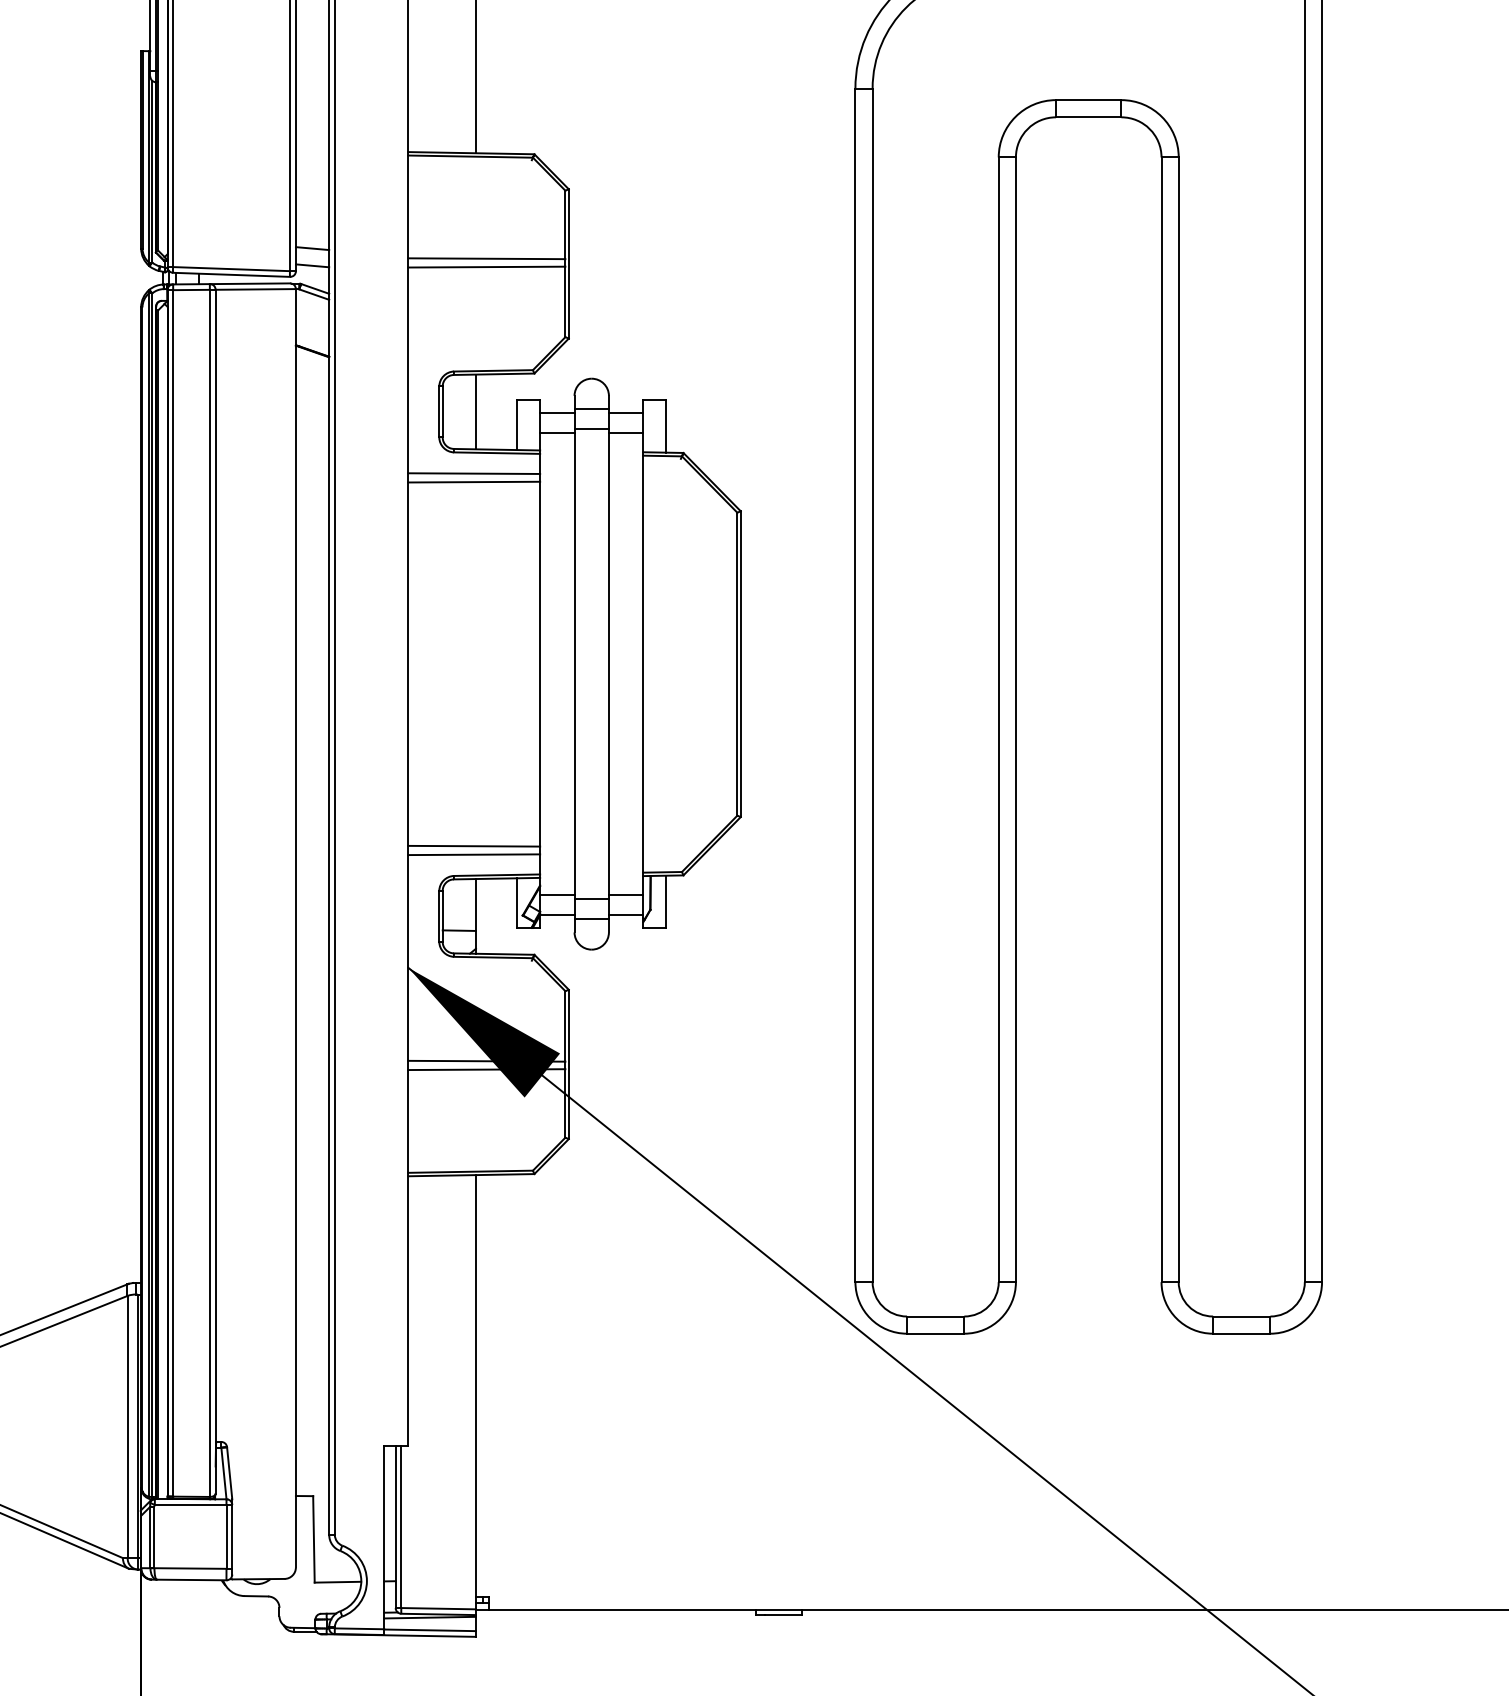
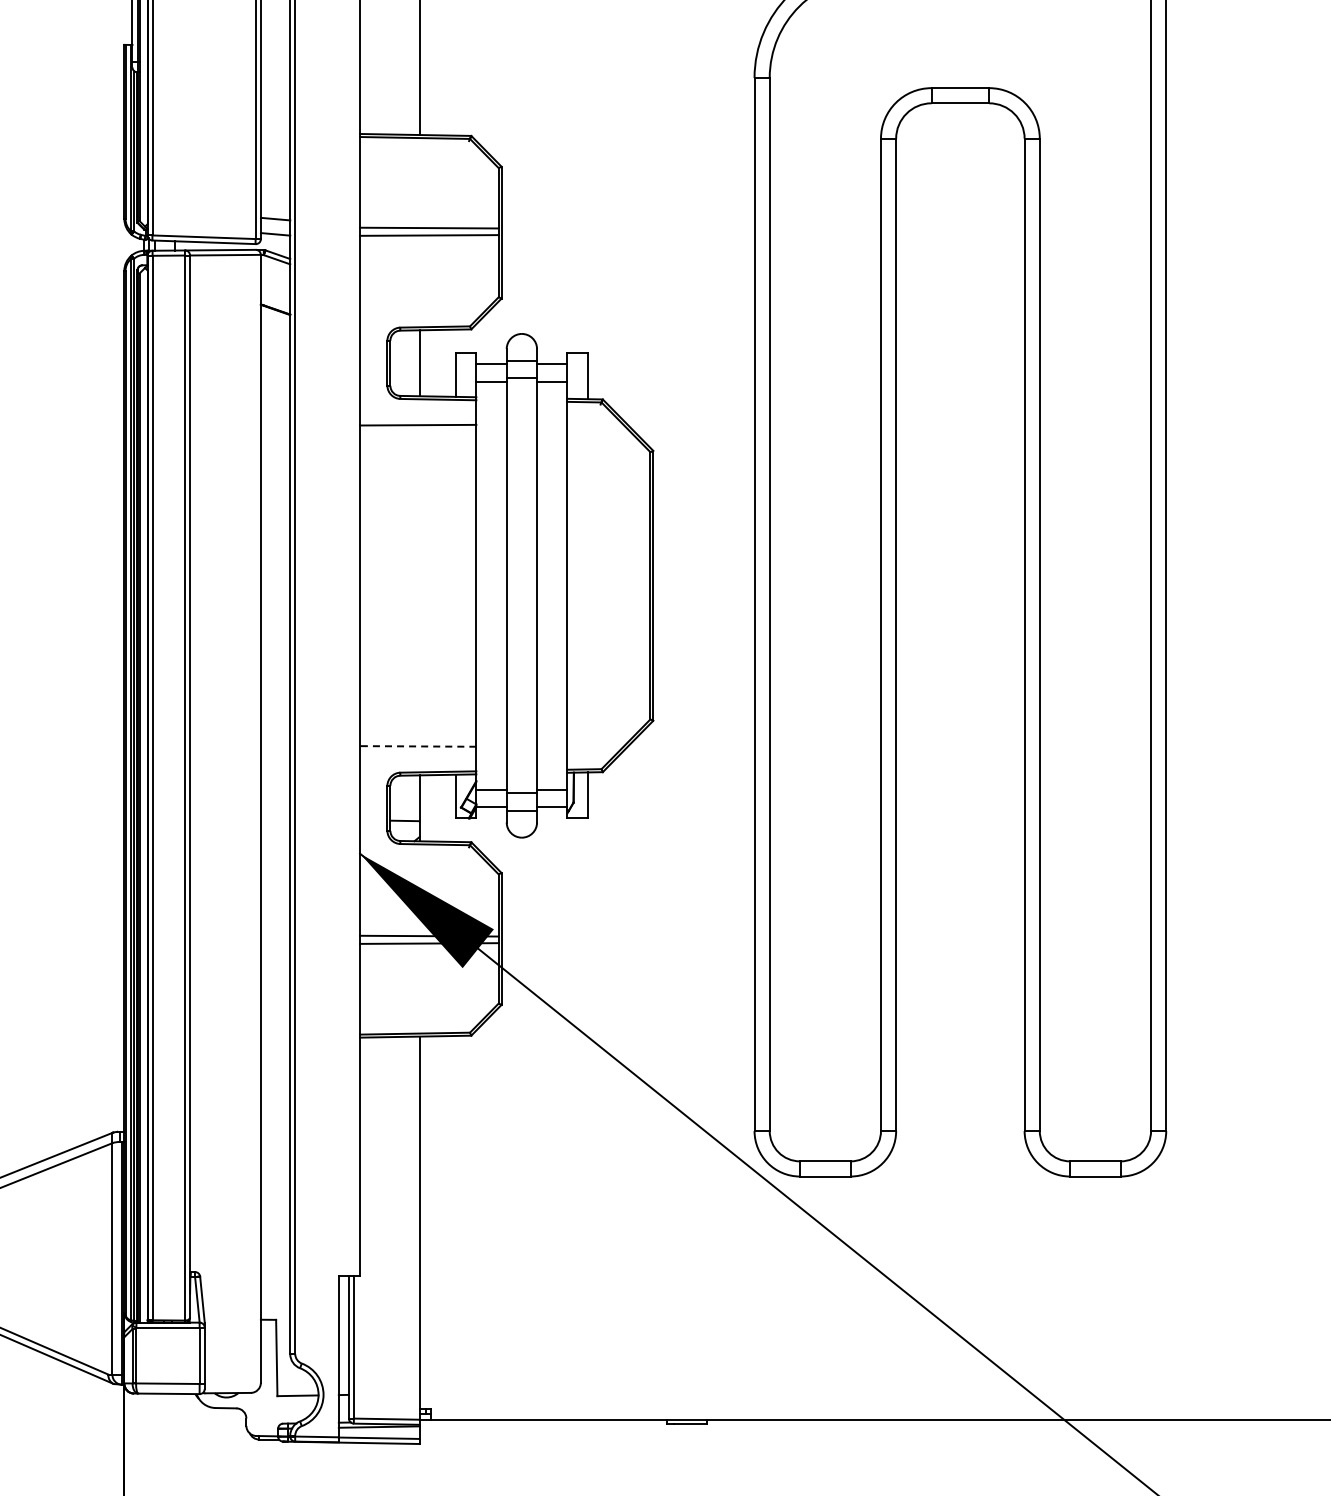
line: (474, 473) -> (418, 417), removed
line: (473, 846) -> (417, 746), solid -> dashed
line: (474, 854) -> (418, 753), removed

